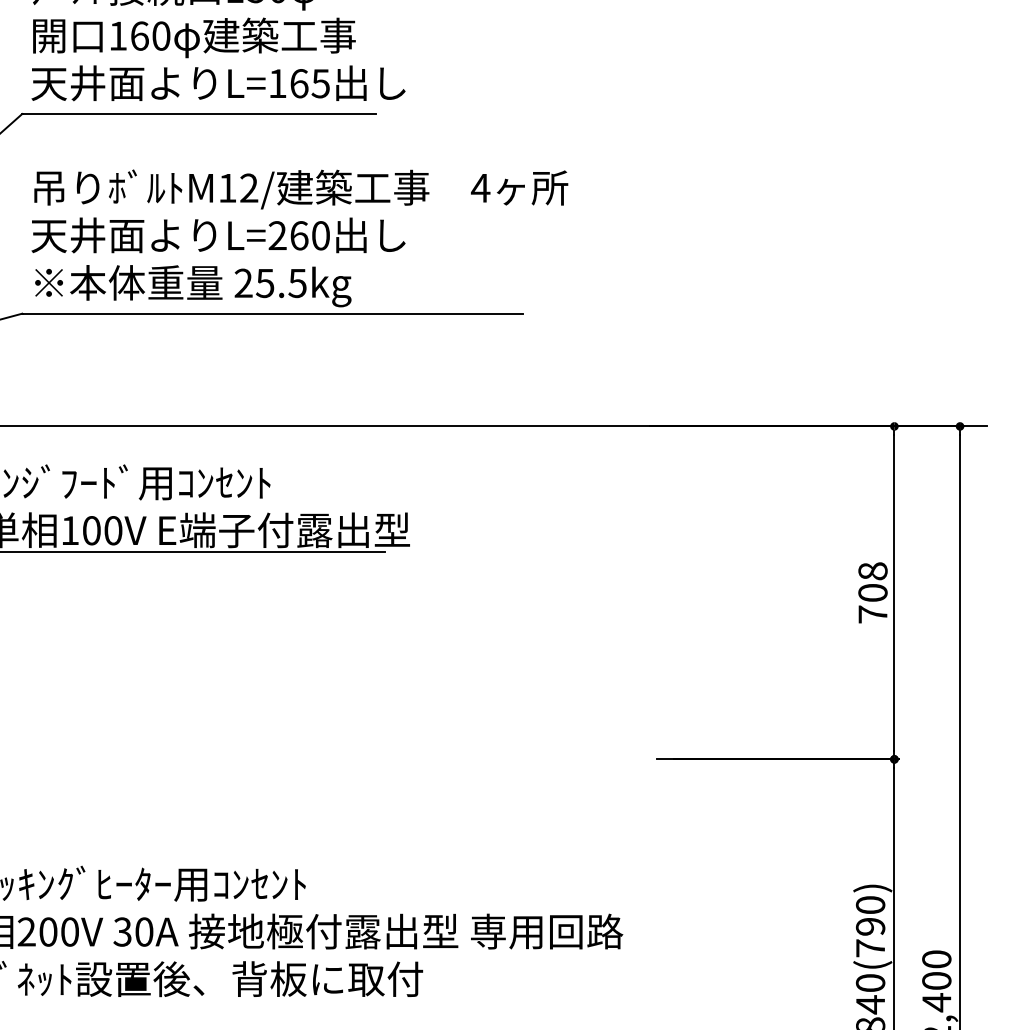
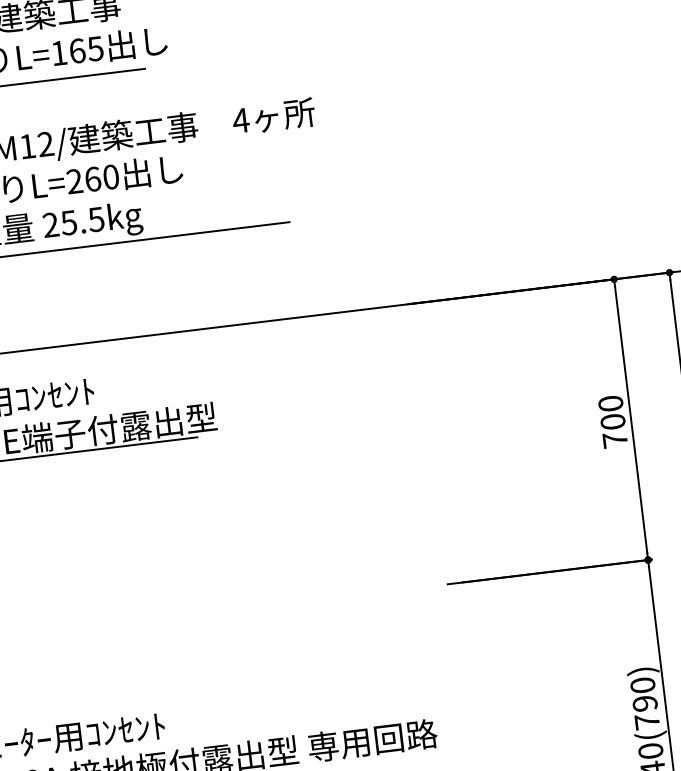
text: (872, 571) -> (610, 403), 708 -> 700

